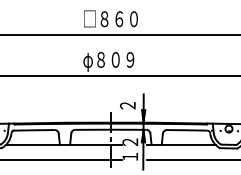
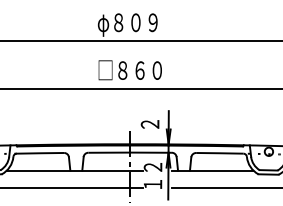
text: (110, 20) -> (129, 24), □８６０ -> φ８０９
text: (110, 61) -> (129, 72), φ８０９ -> □８６０

